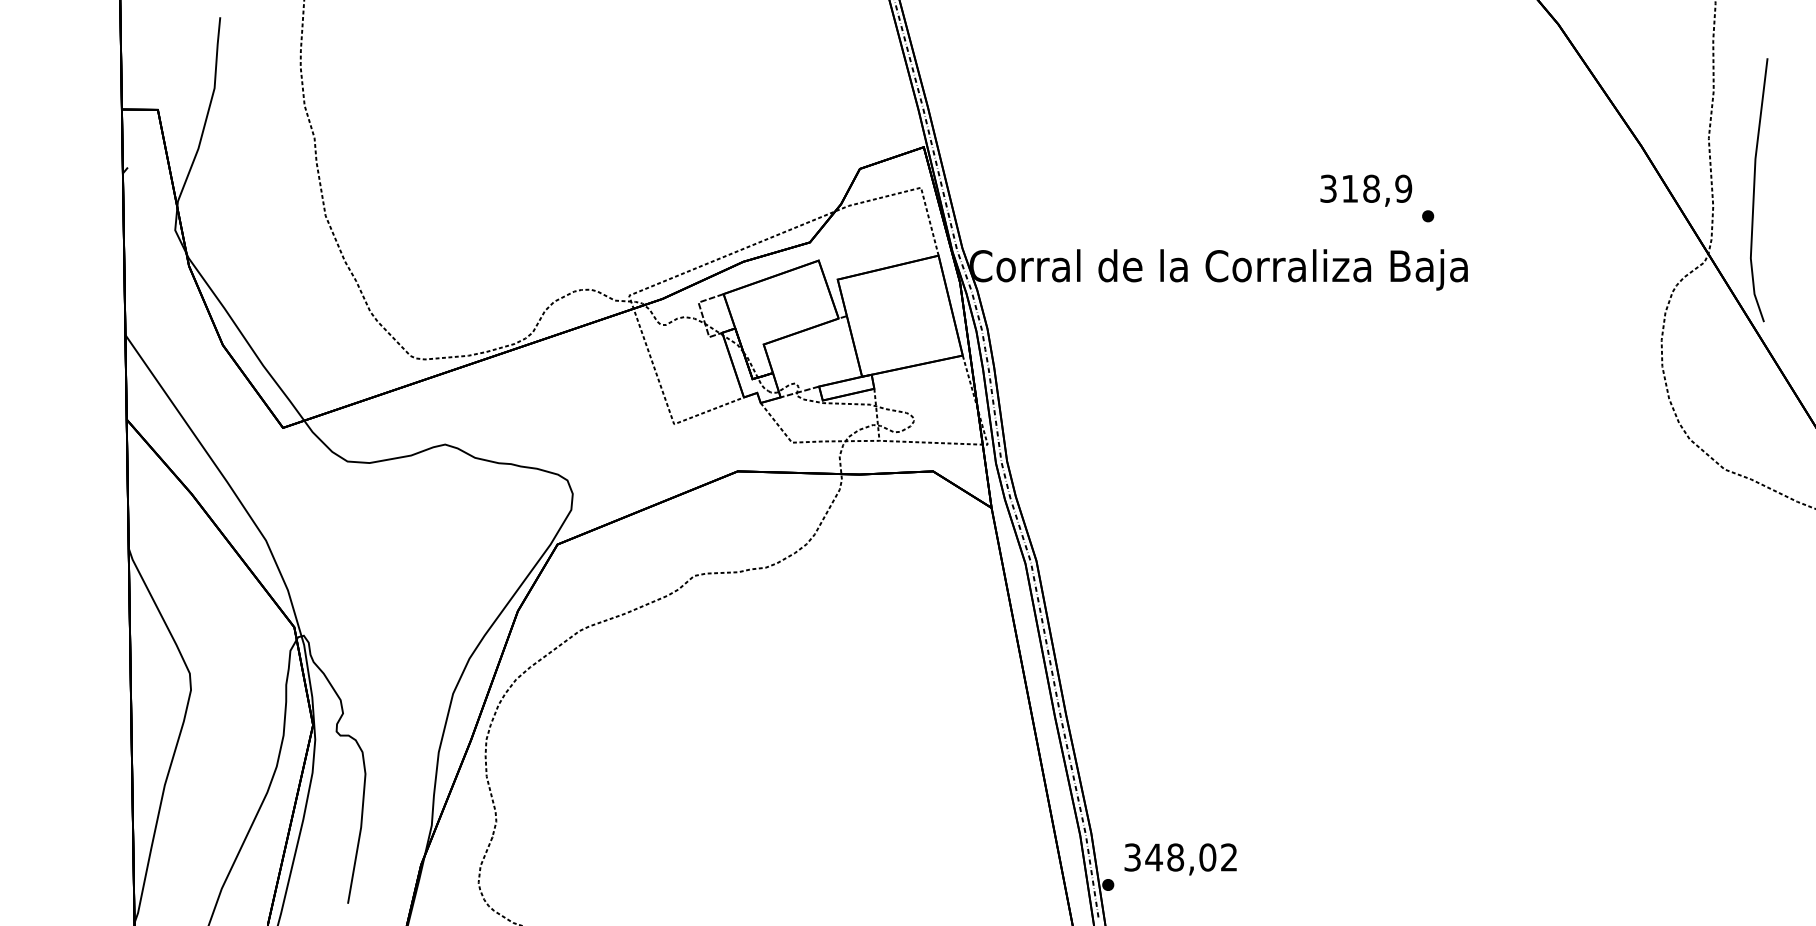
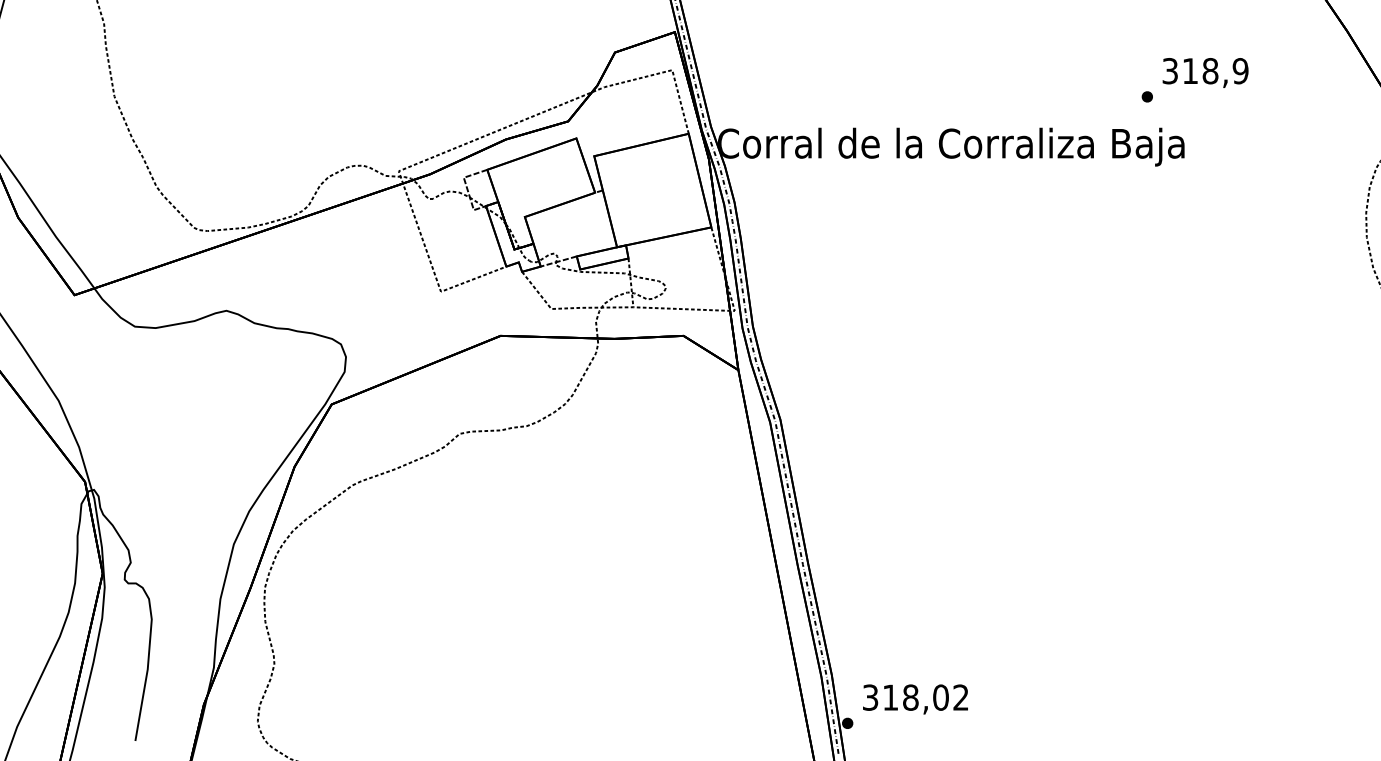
text: (1366, 190) -> (1205, 72), moved
text: (1153, 857) -> (890, 697), 348,02 -> 318,02

